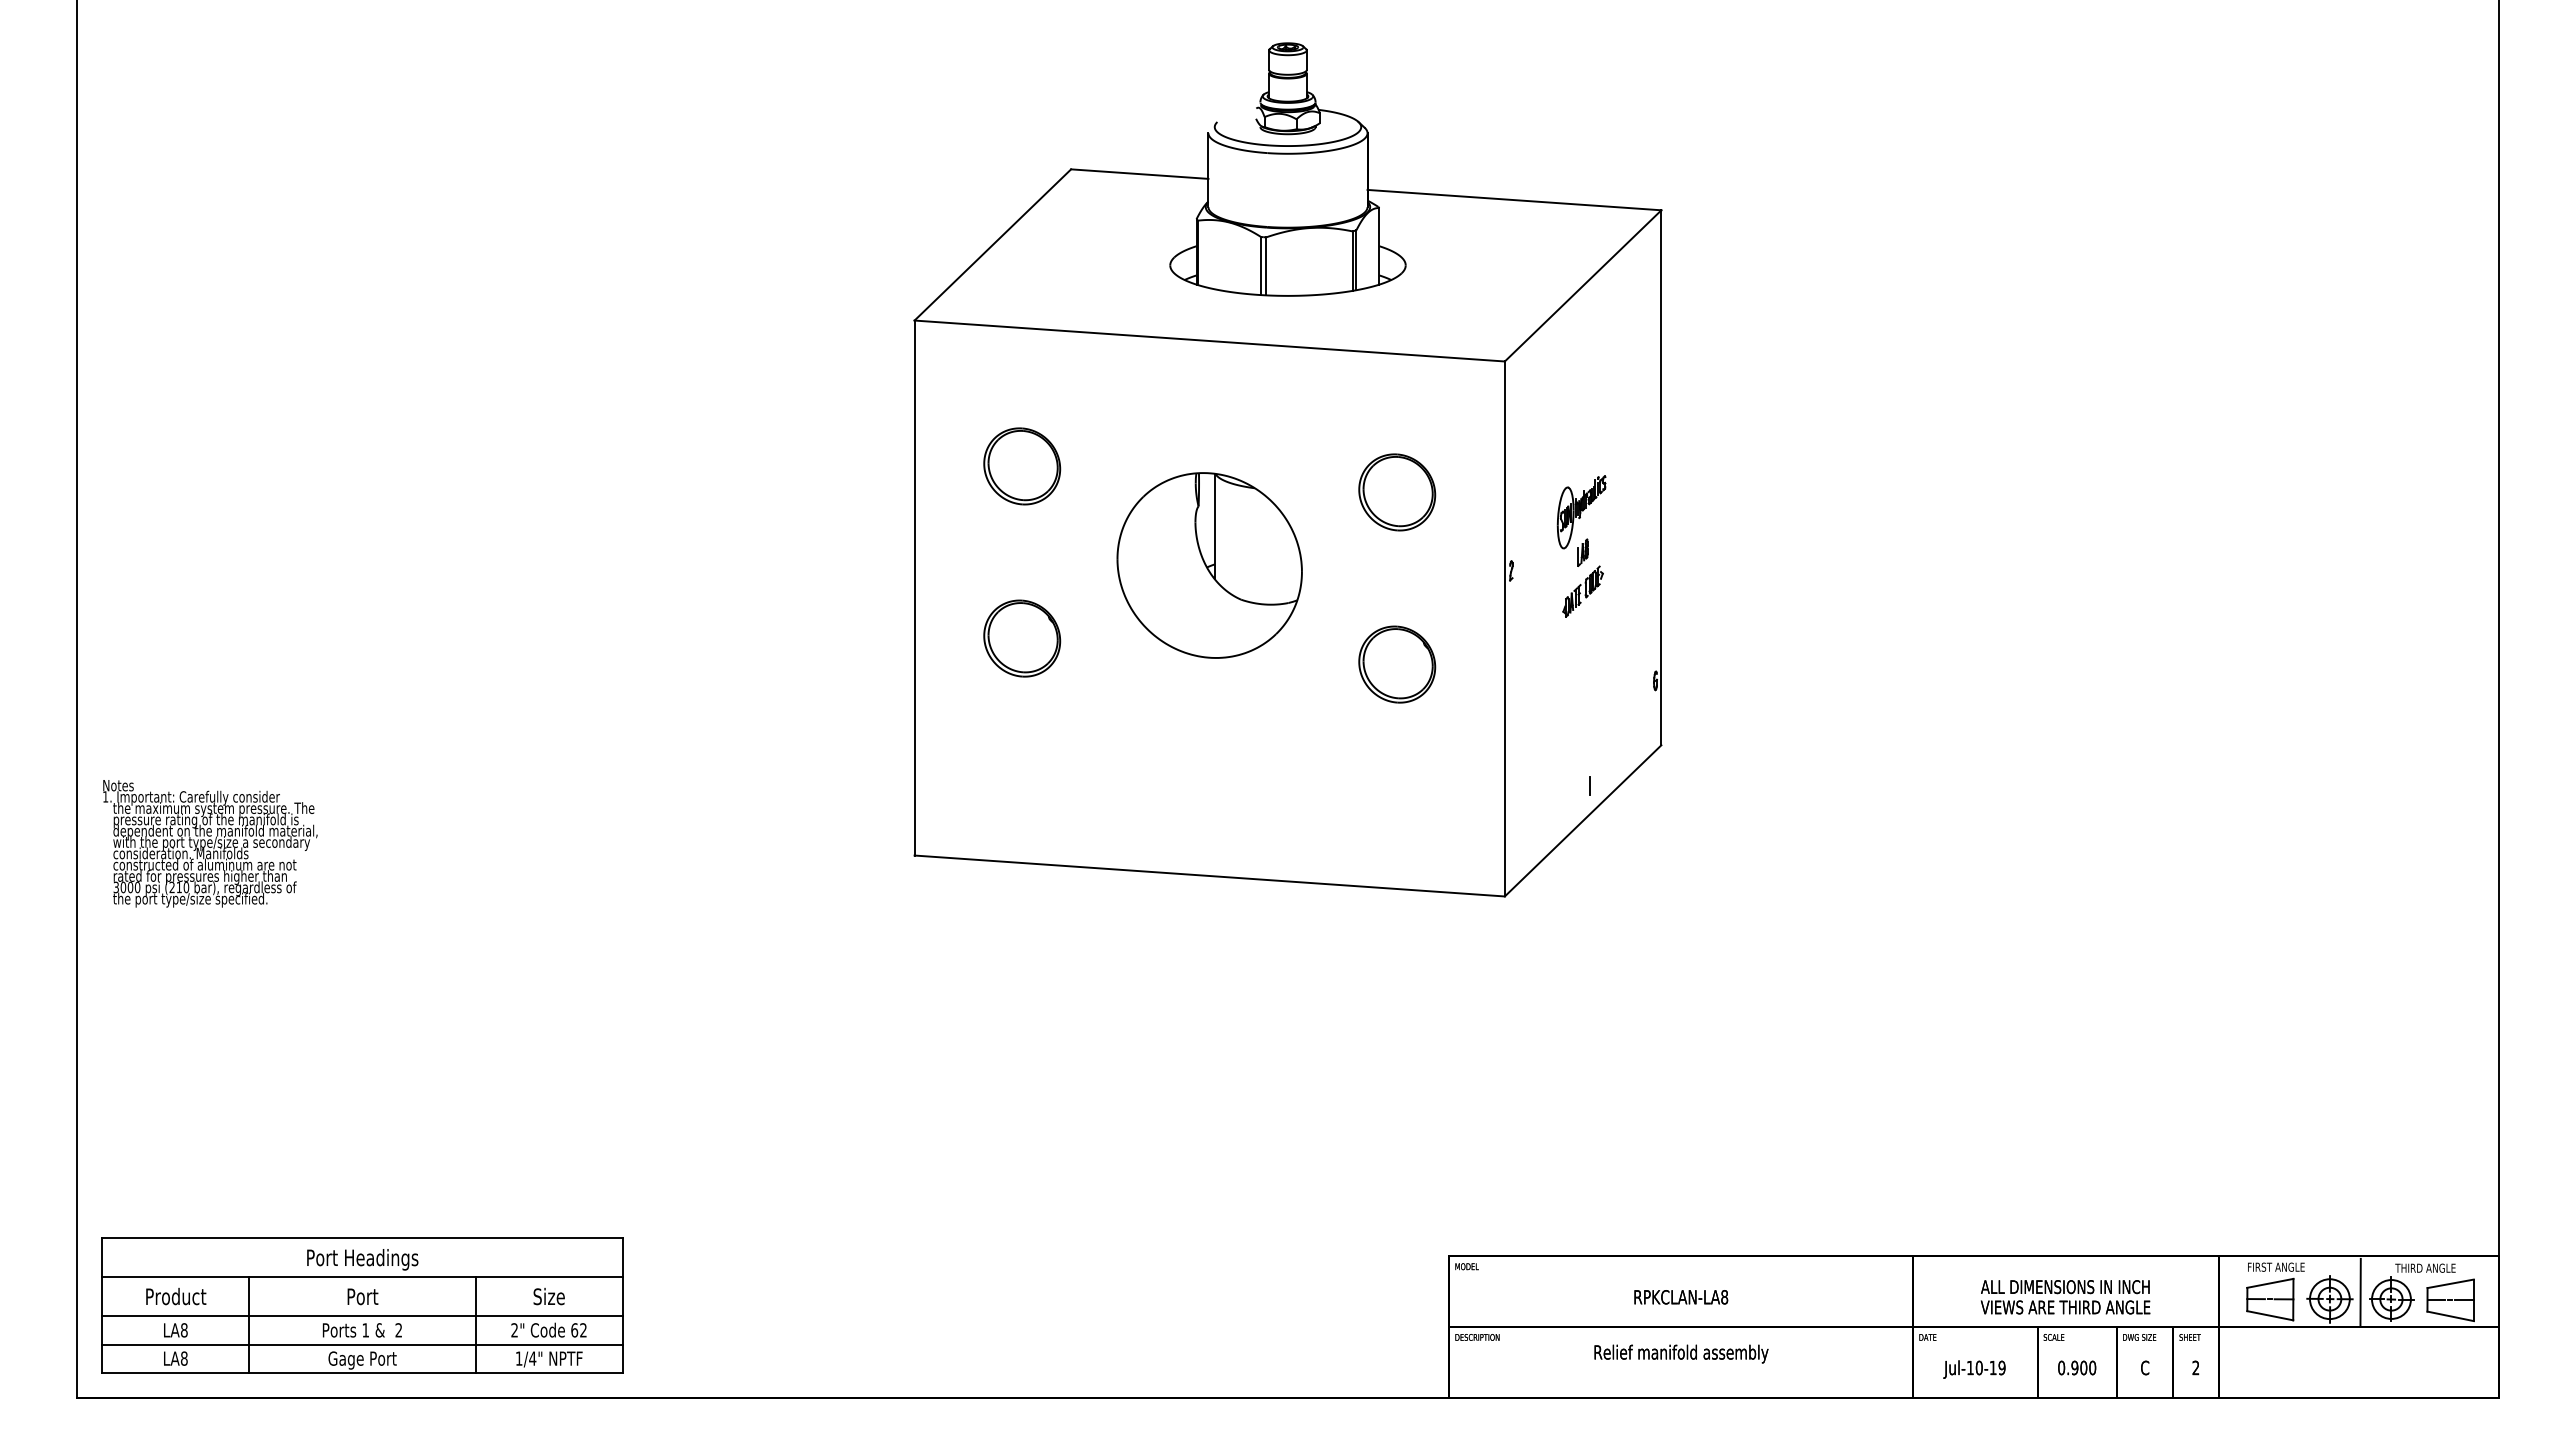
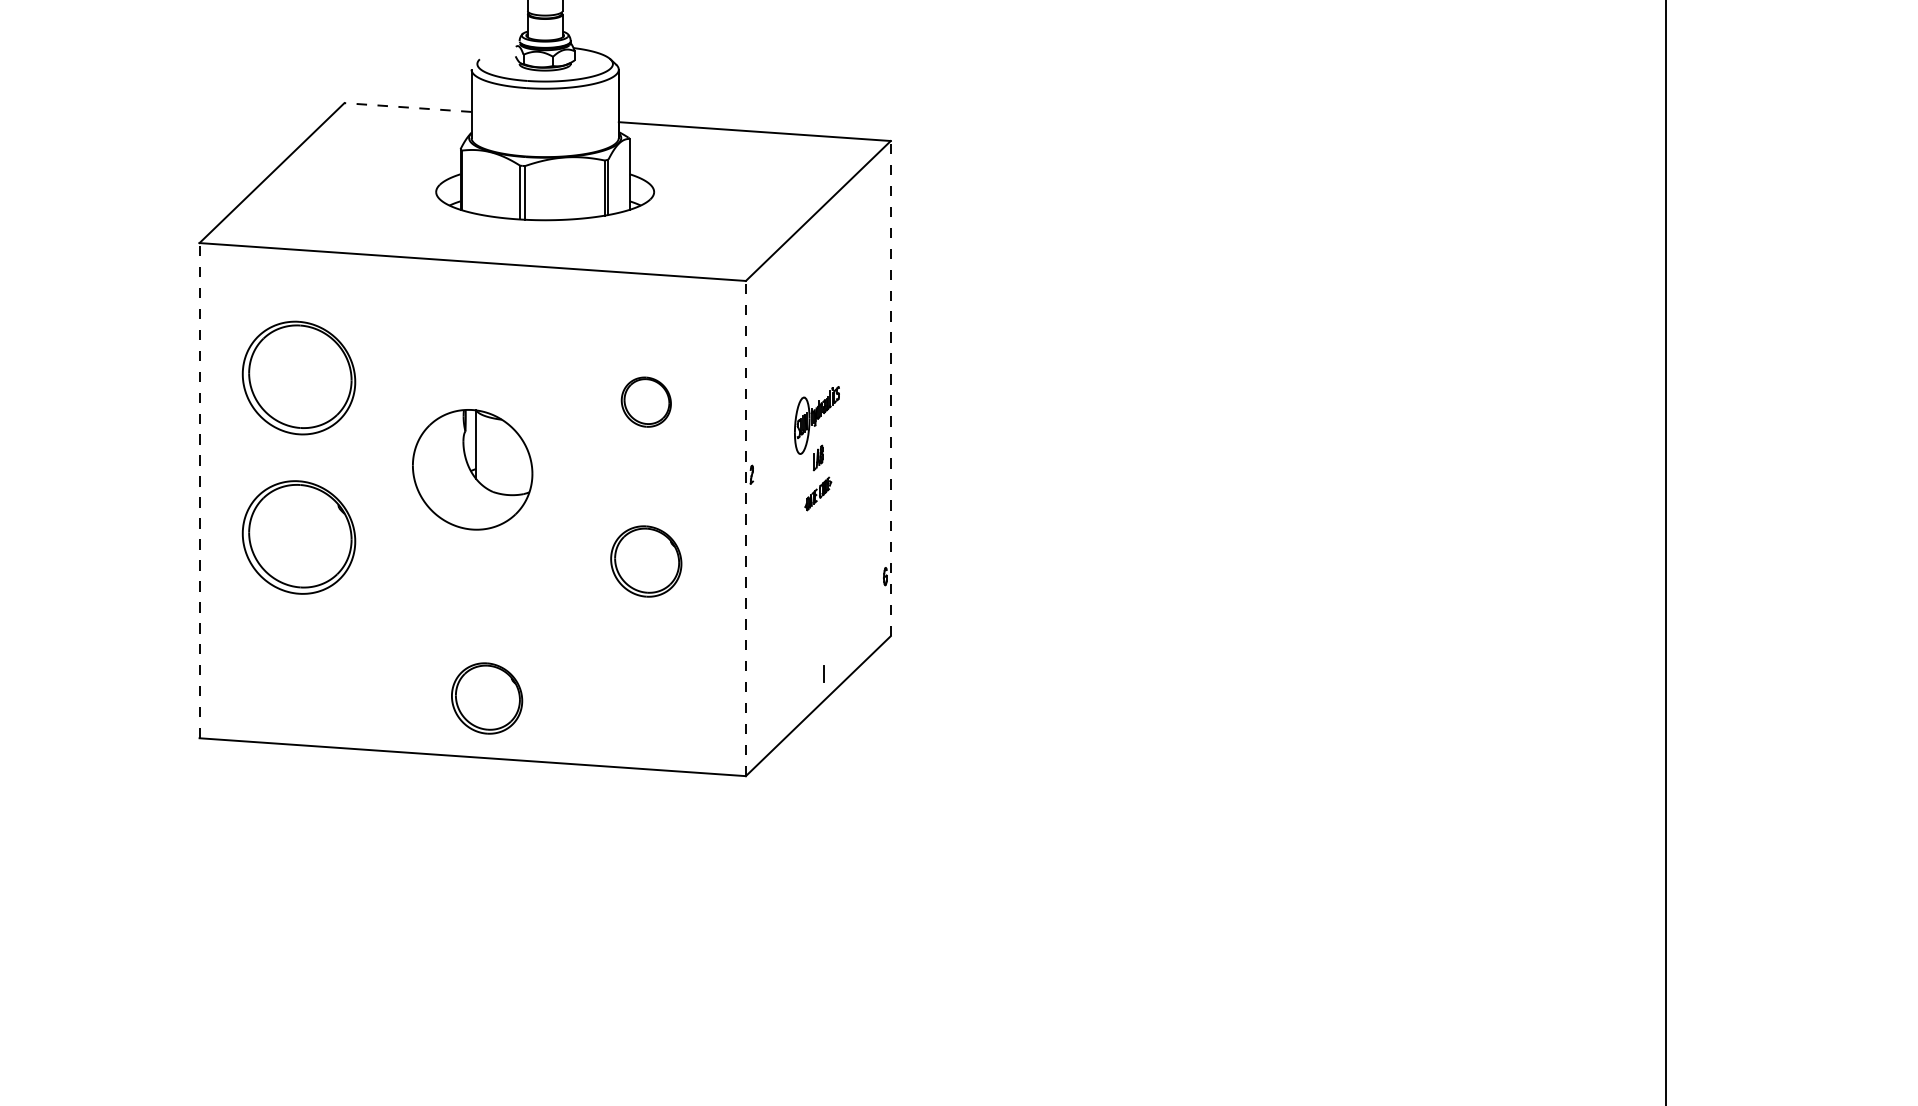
line: (1139, 174) -> (407, 107), solid -> dashed
part: (1022, 466) -> (299, 378), size x1.6
line: (1661, 477) -> (890, 388), solid -> dashed
part: (1397, 492) -> (646, 402), size x0.7
part: (1209, 565) -> (472, 469), size x0.7
line: (914, 587) -> (199, 490), solid -> dashed
part: (1582, 591) -> (817, 493), size x0.7
line: (1504, 628) -> (745, 528), solid -> dashed
part: (1022, 638) -> (299, 537), size x1.6
part: (1225, 812) -> (487, 698), added

